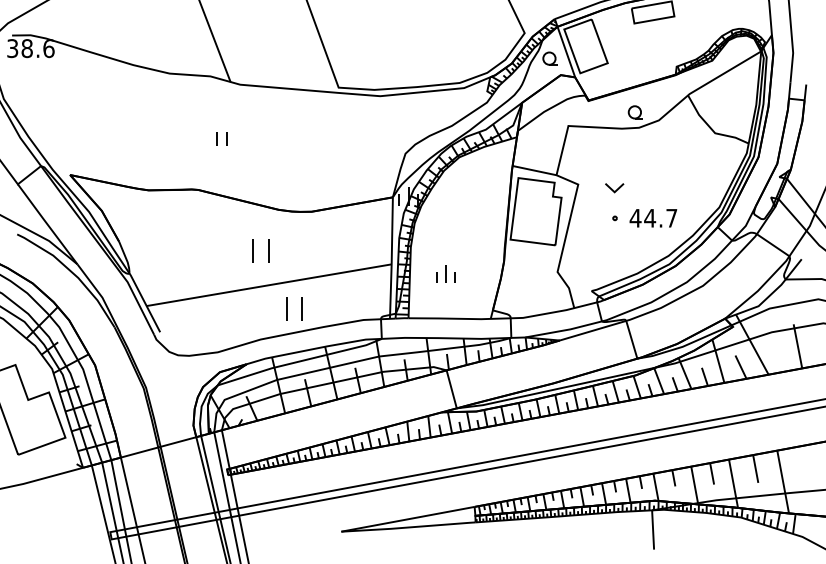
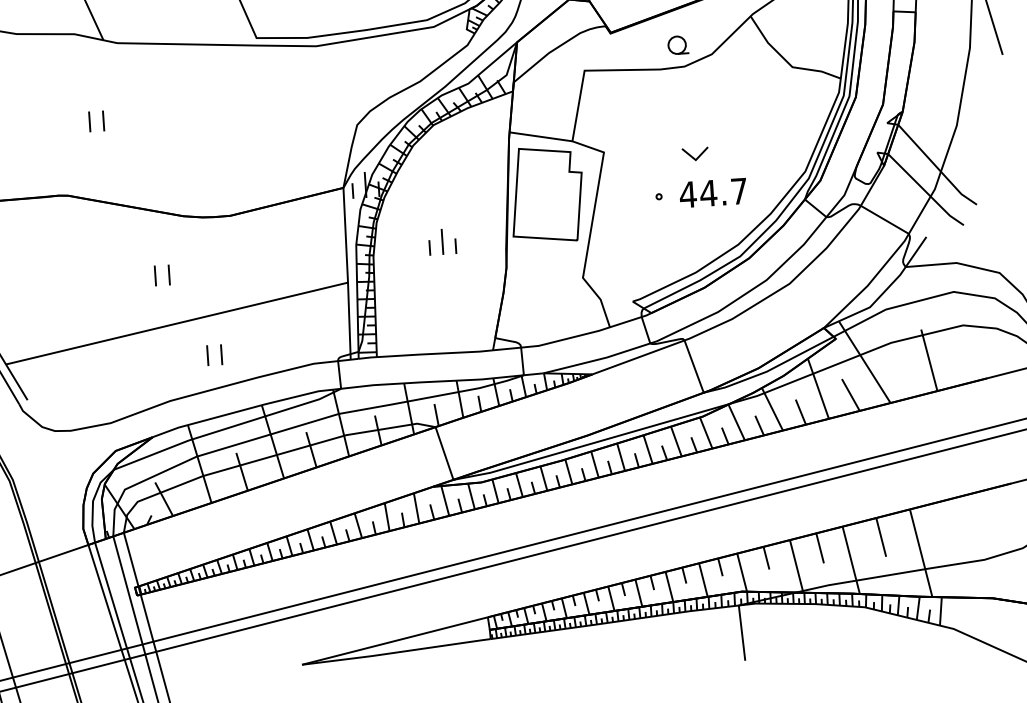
part: (614, 188) -> (695, 154), moved
part: (260, 250) -> (161, 275), size x0.62
part: (445, 273) -> (441, 241), moved
part: (293, 309) -> (213, 355), size x0.62

